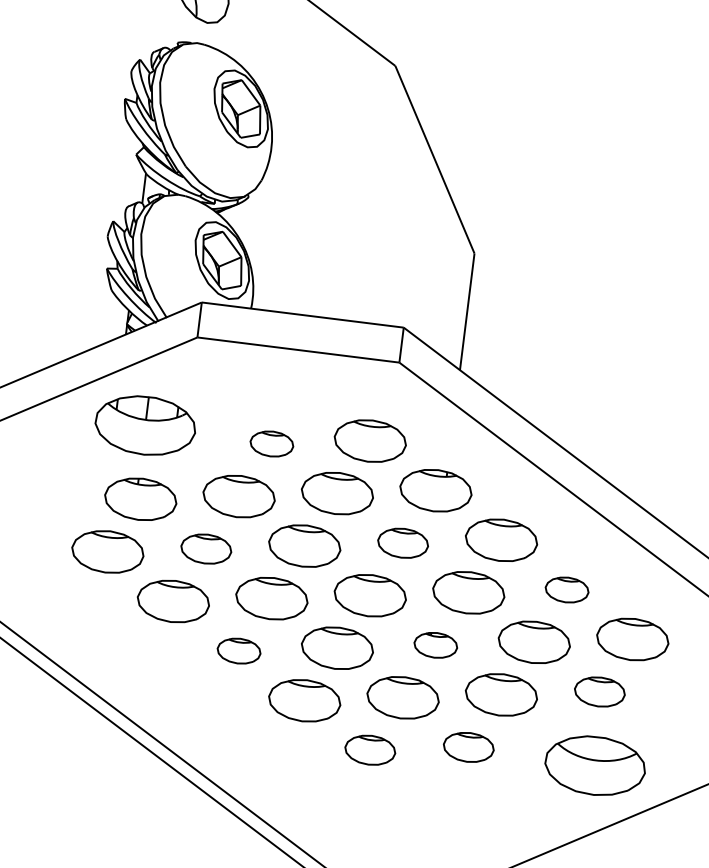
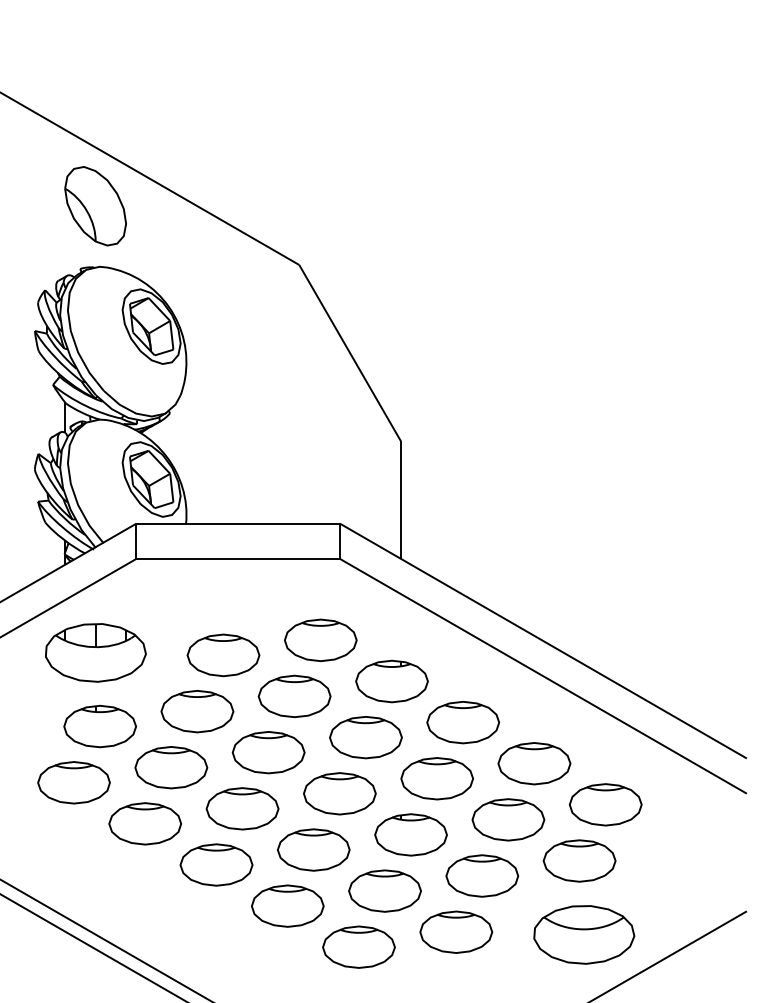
part: (271, 444) -> (223, 655), size x1.67
part: (402, 543) -> (365, 737), size x1.43
part: (206, 548) -> (171, 767), size x1.43
part: (567, 589) -> (534, 763), size x1.67
part: (435, 644) -> (410, 834), size x1.67
part: (239, 650) -> (216, 864), size x1.67
part: (599, 691) -> (579, 860), size x1.43
part: (469, 746) -> (456, 931), size x1.43
part: (369, 749) -> (358, 946), size x1.43

